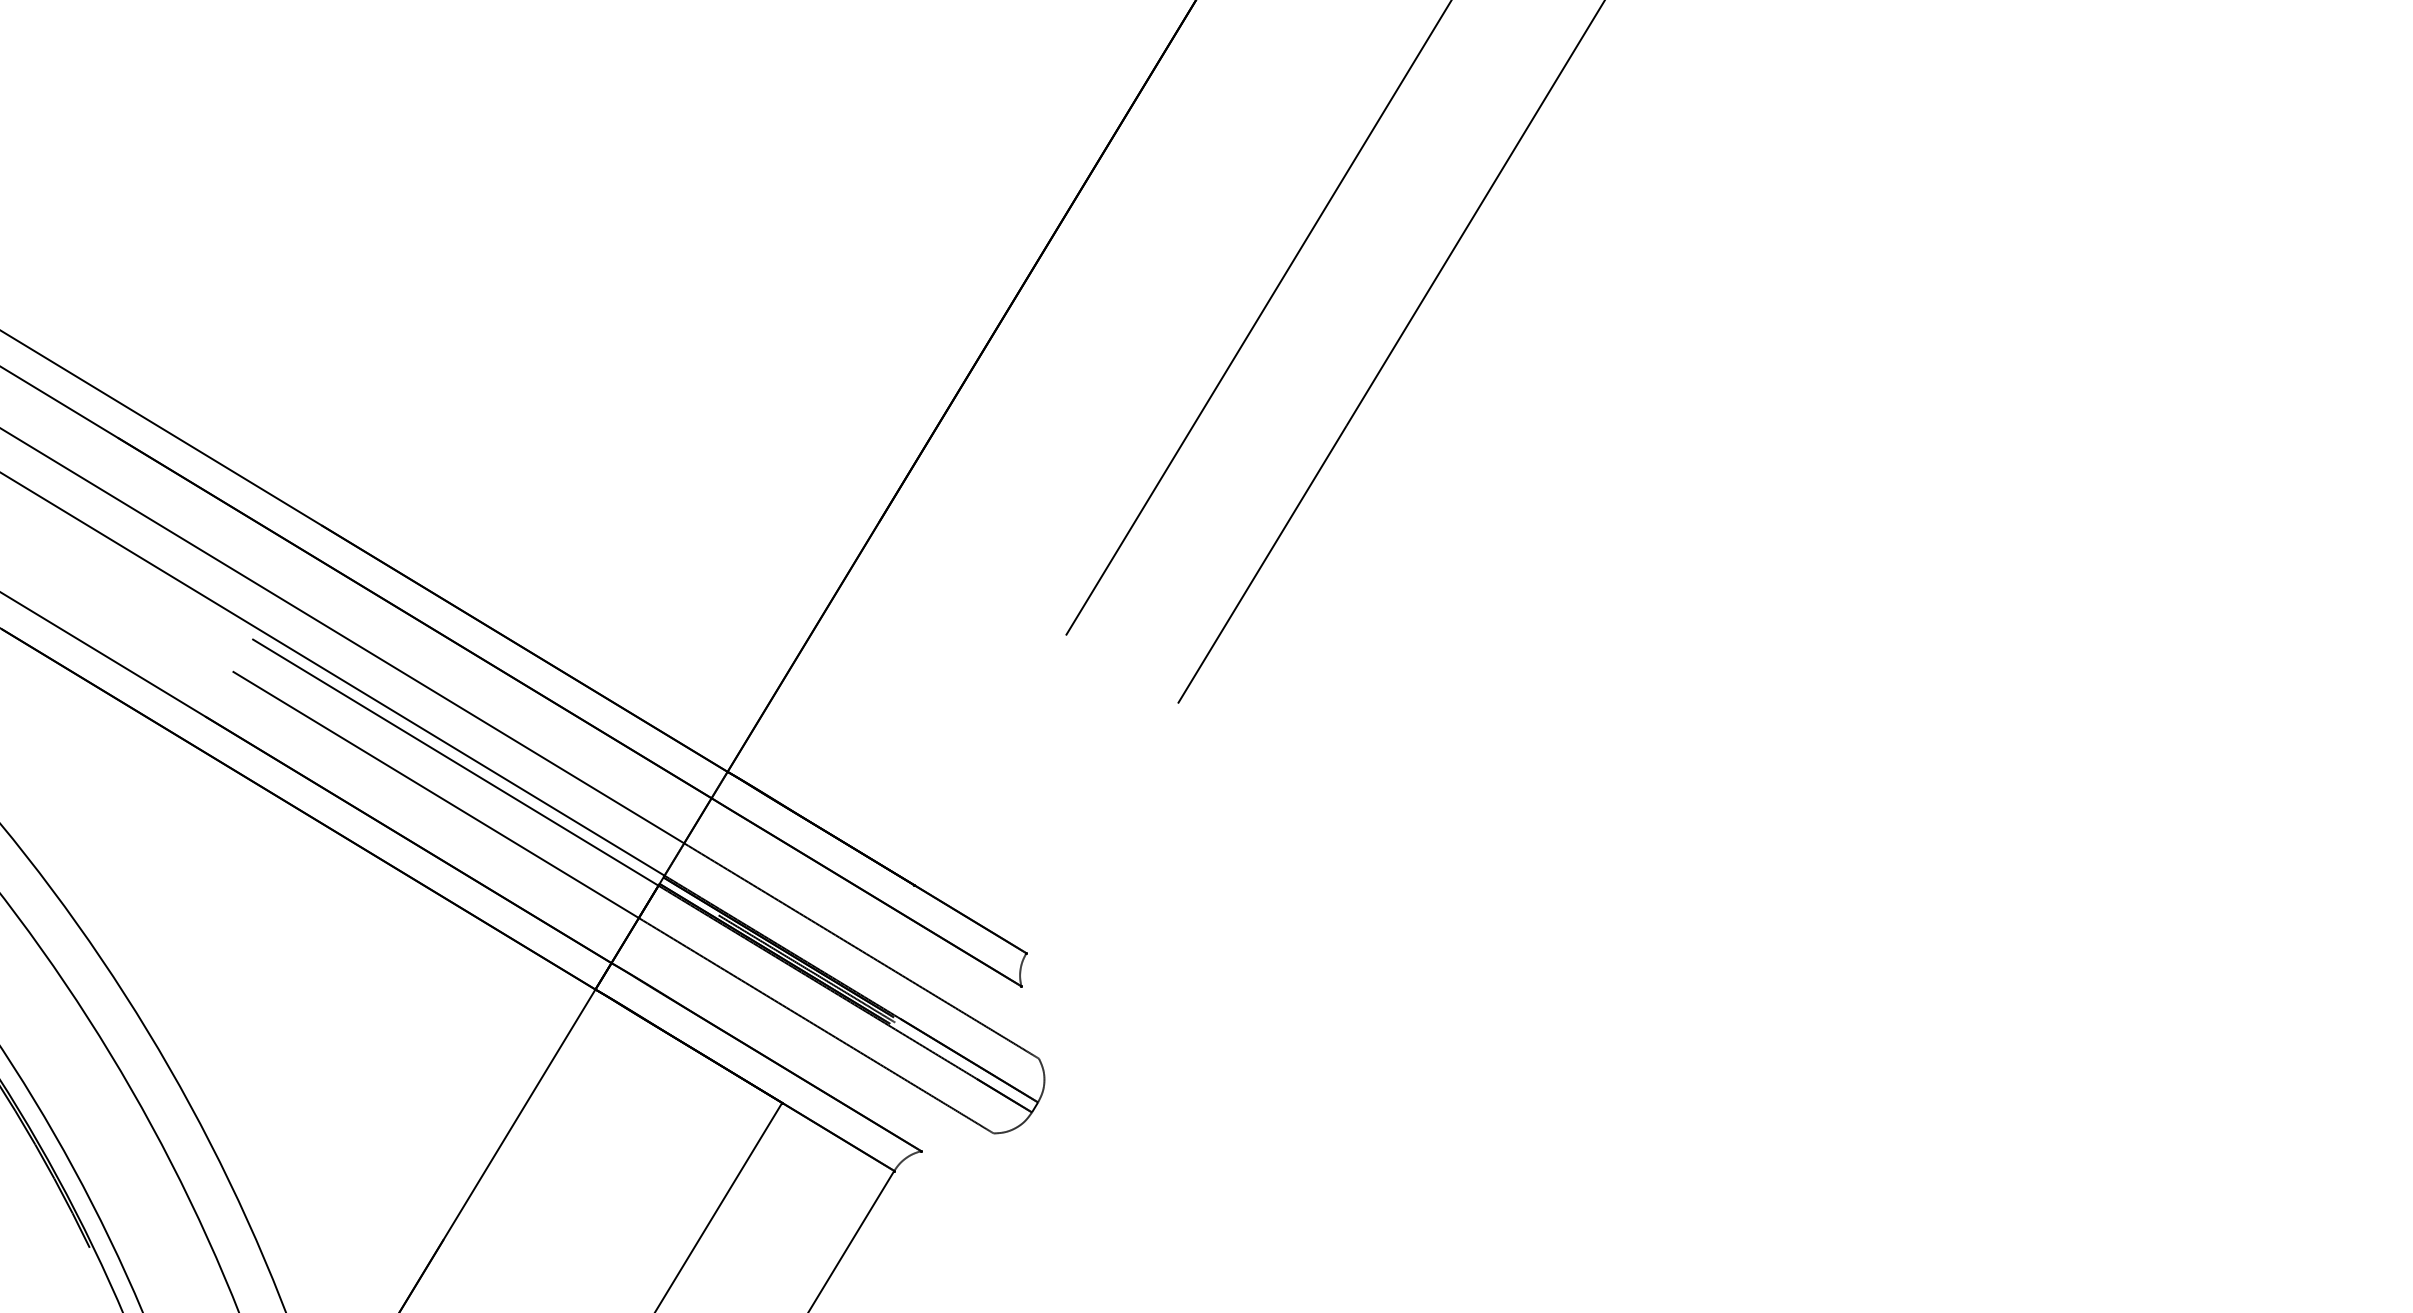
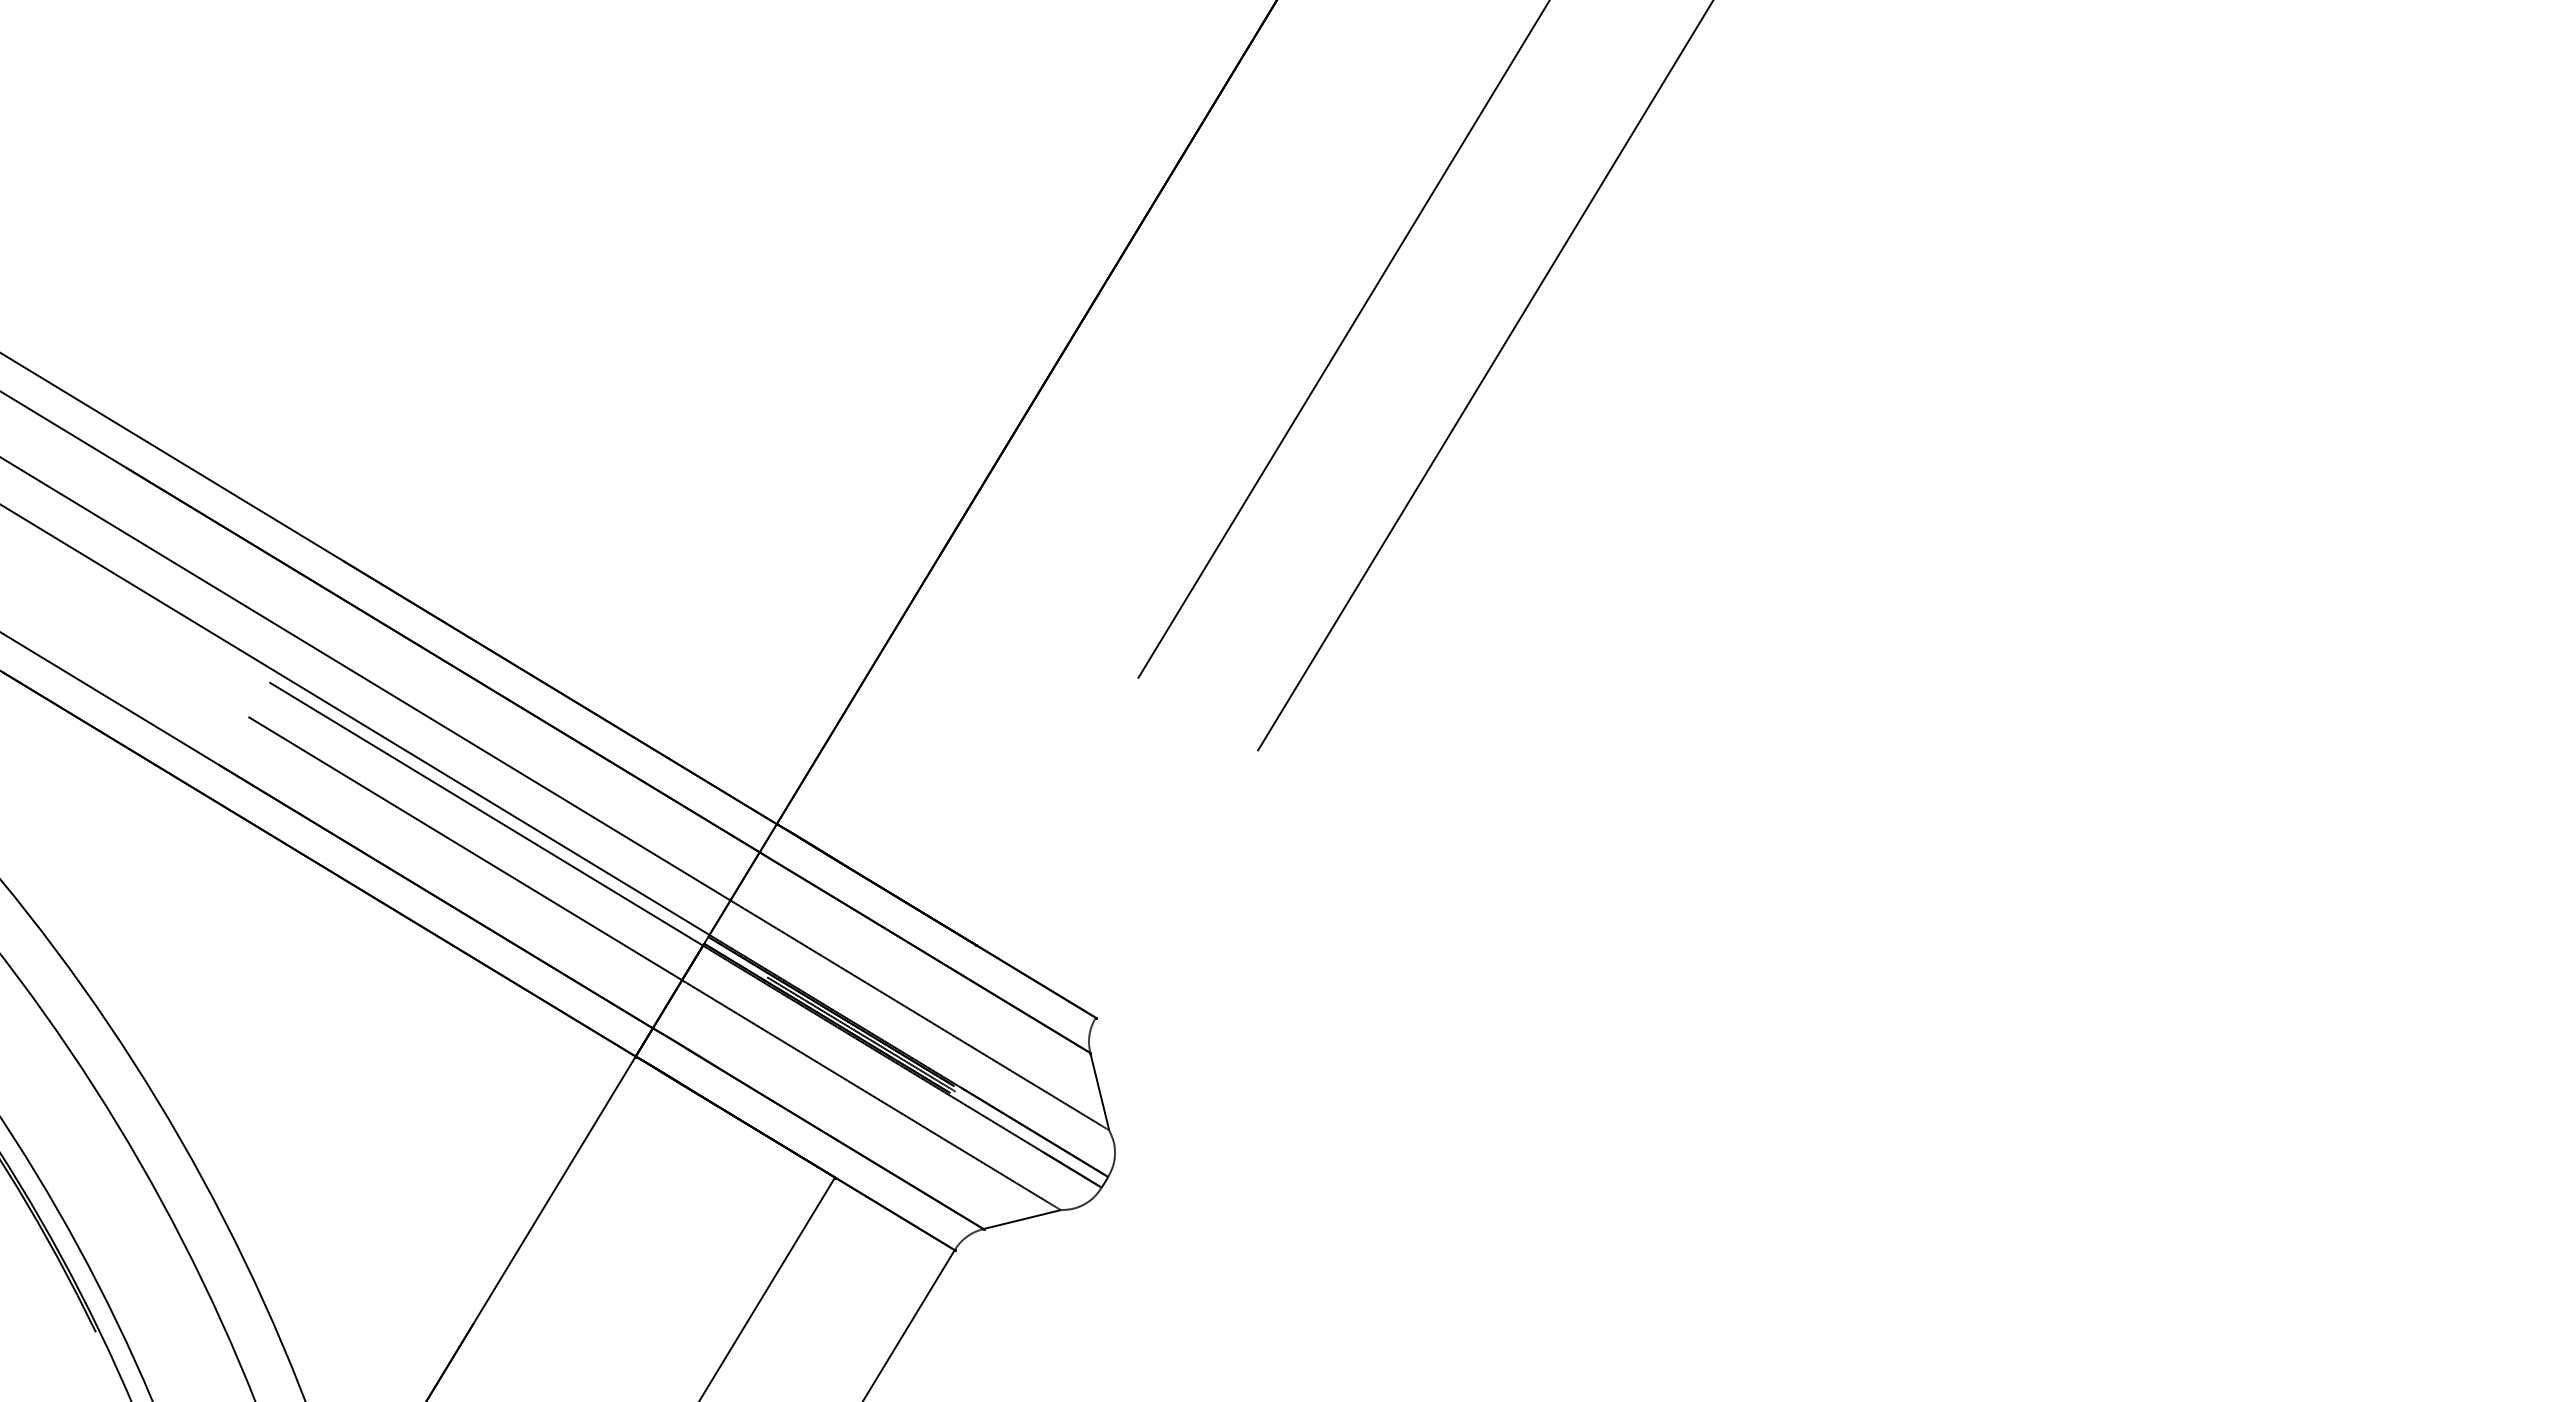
line: (1029, 1022) -> (1099, 1091), added
line: (956, 1142) -> (1021, 1219), added

